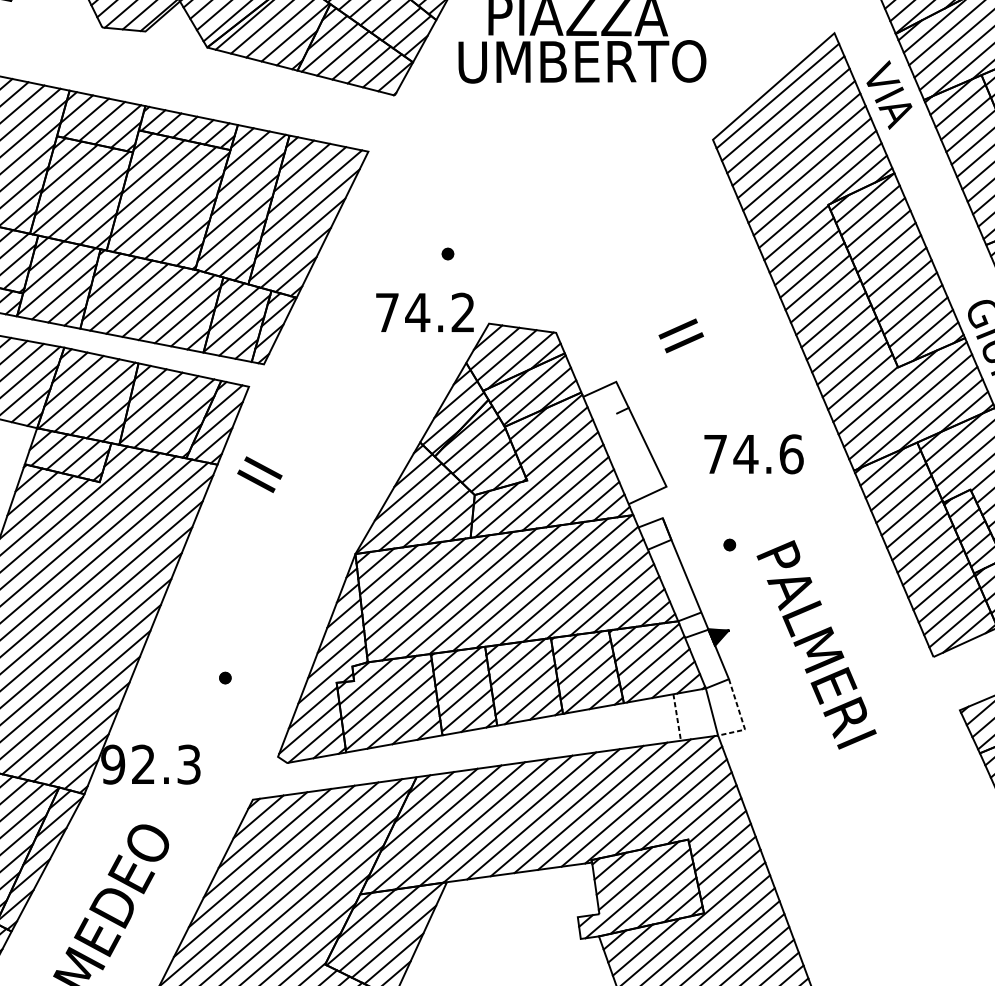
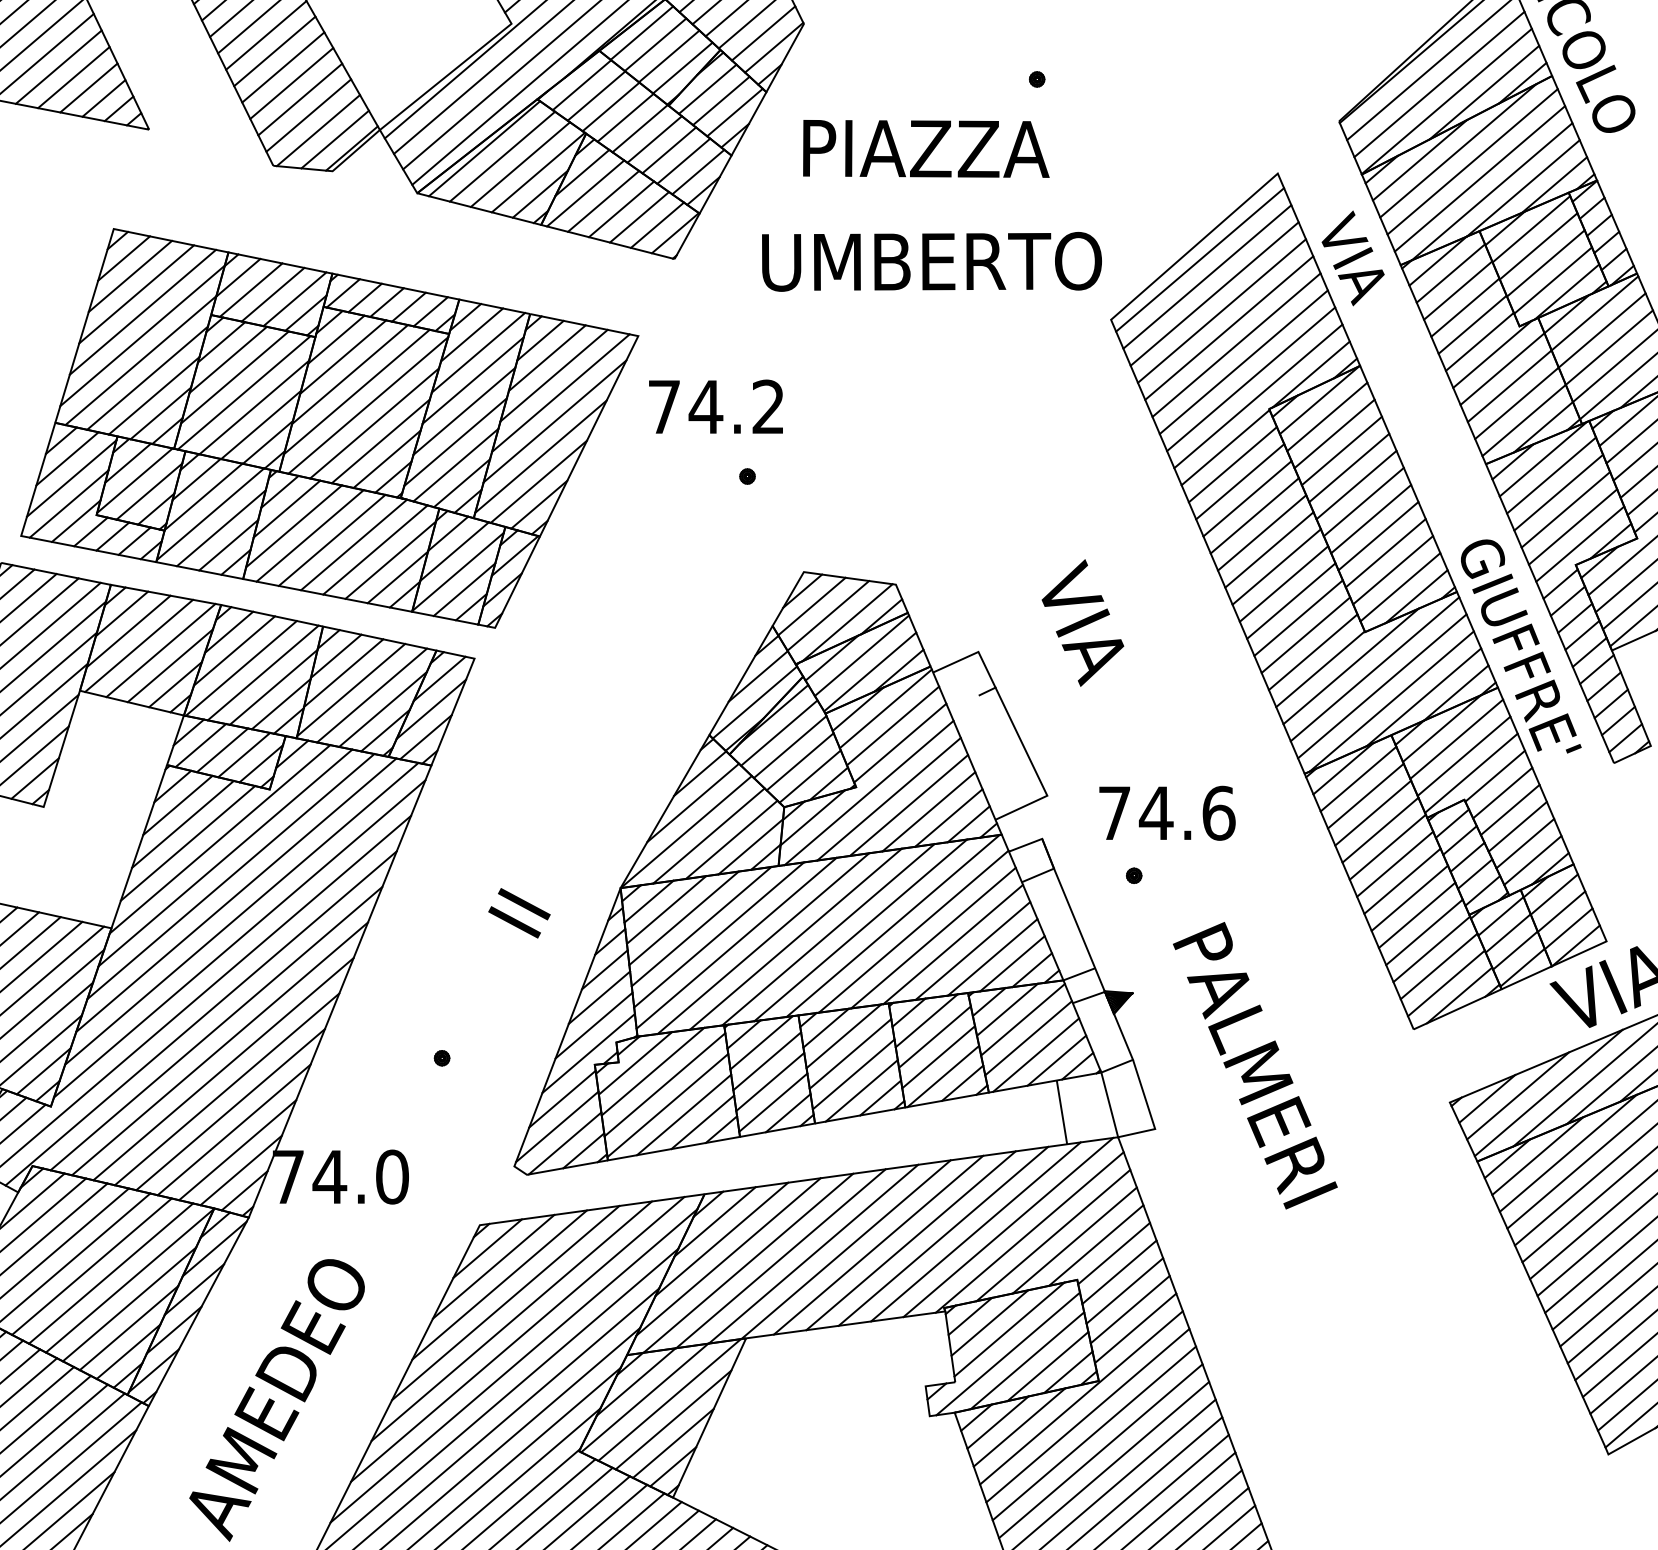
text: (582, 61) -> (931, 261), moved
text: (424, 312) -> (715, 406), moved
text: (690, 360) -> (1080, 622), II -> VIA
text: (754, 453) -> (1167, 812), moved
text: (259, 474) -> (519, 913), moved
text: (816, 644) -> (1255, 1065), moved
line: (677, 717) -> (1062, 1112), dashed -> solid
line: (741, 717) -> (1150, 1112), dashed -> solid
text: (150, 764) -> (339, 1176), 92.3 -> 74.0

